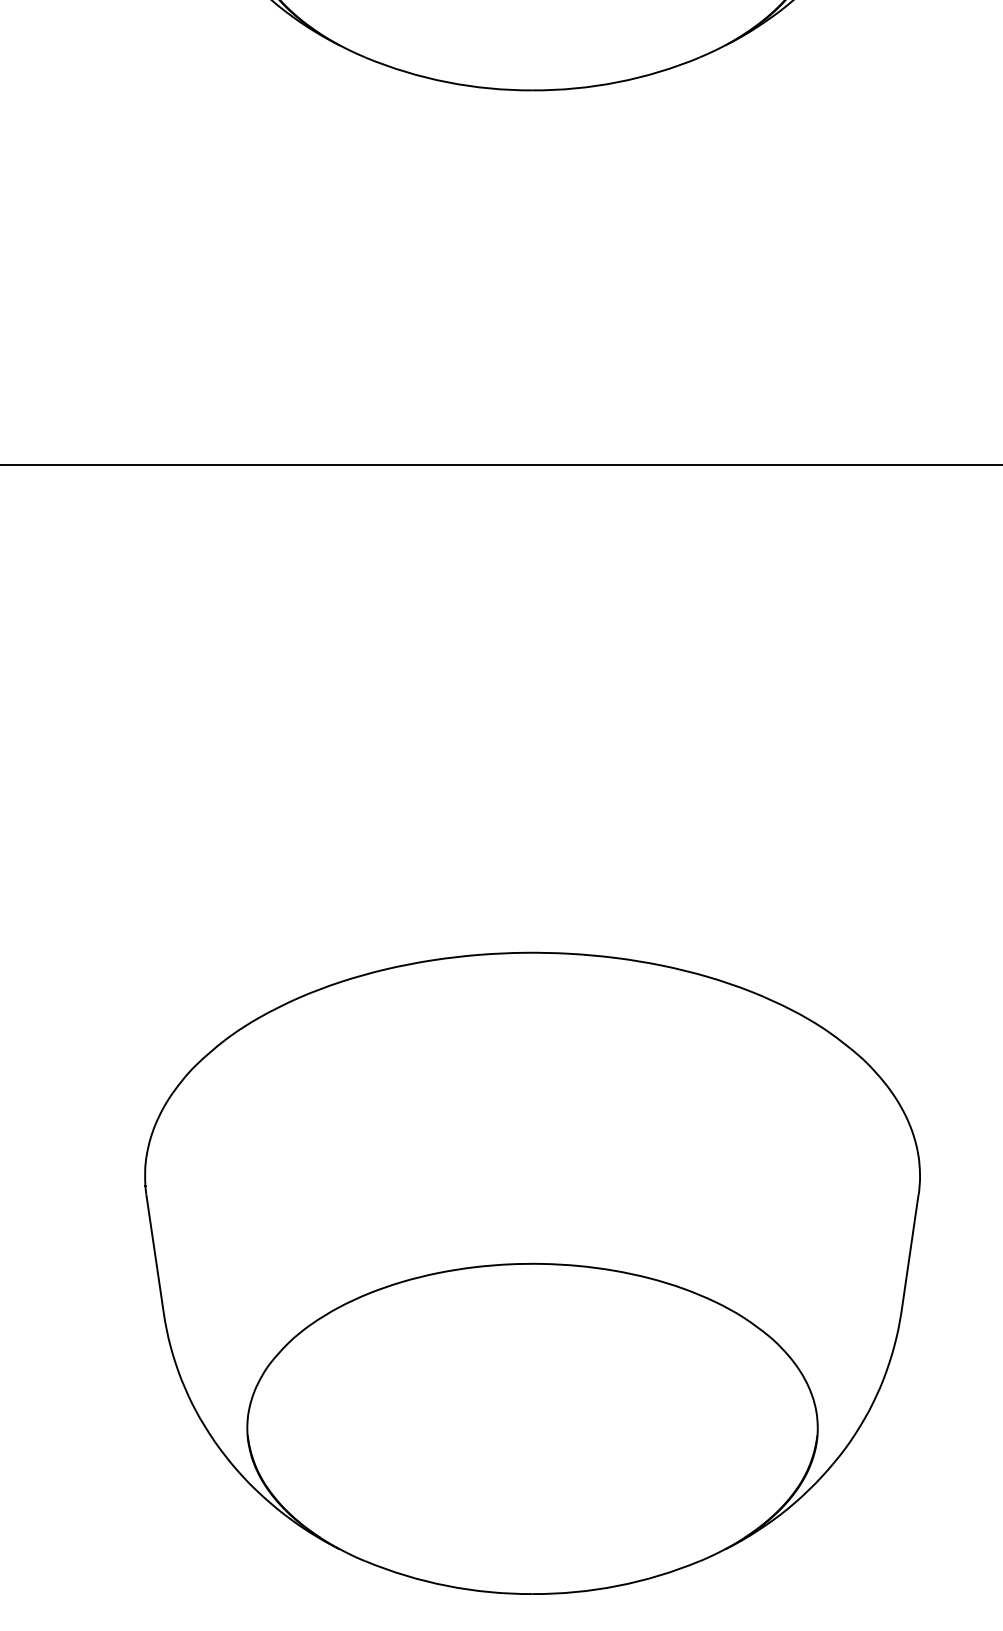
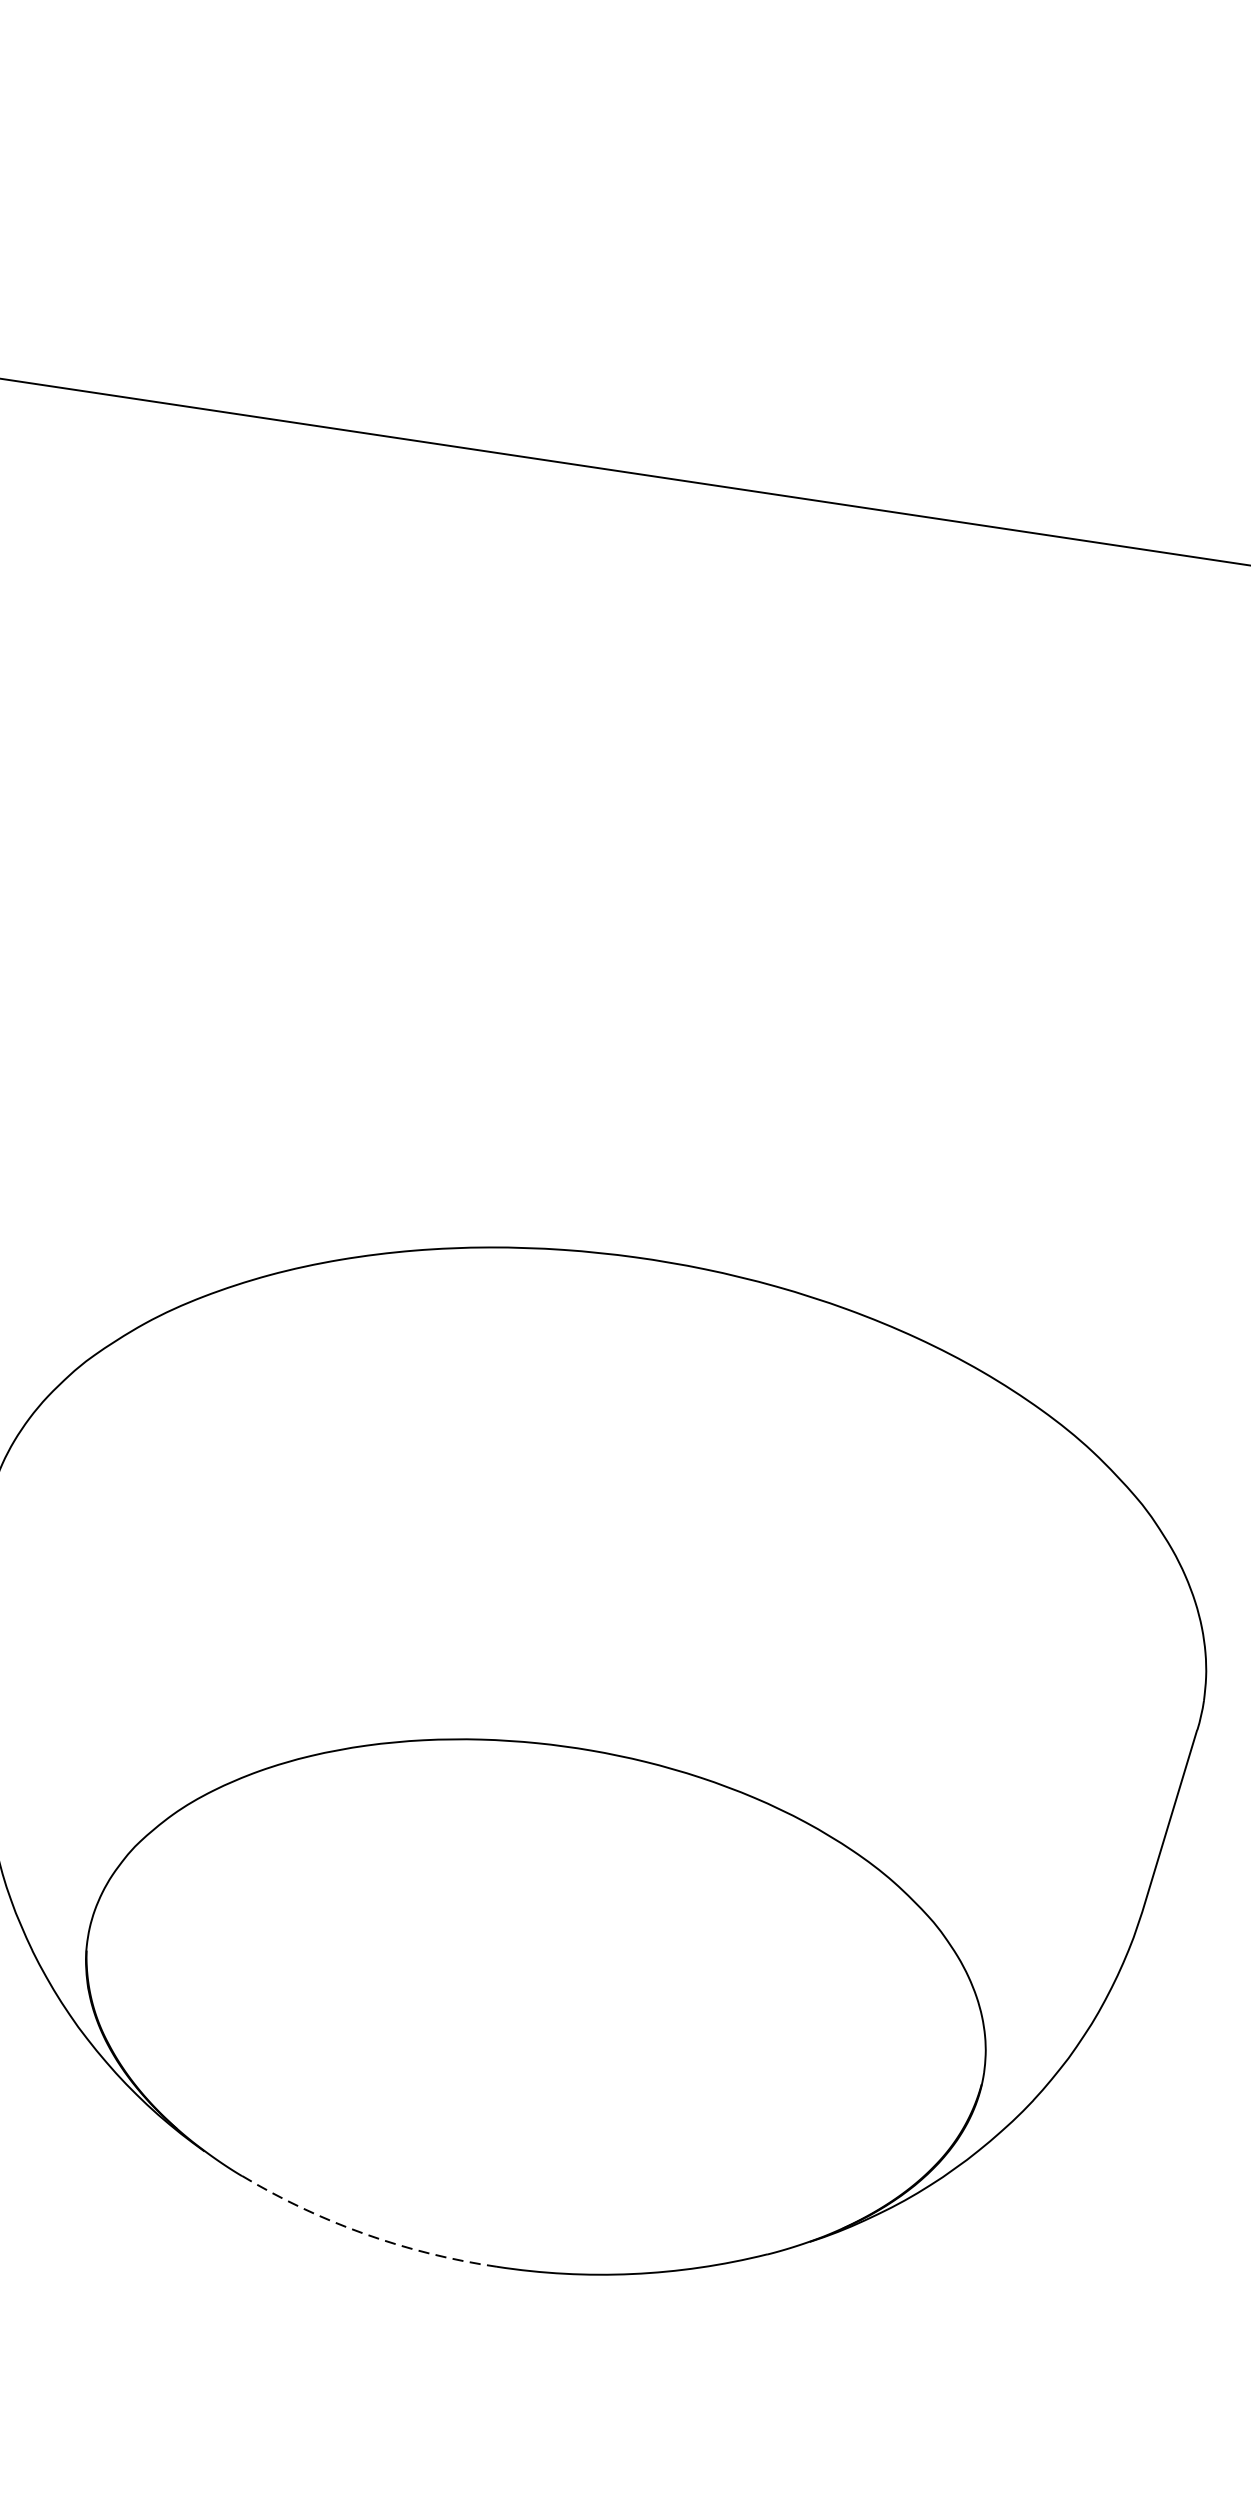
arc: (447, 1585) -> (365, 2233), solid -> dashed

